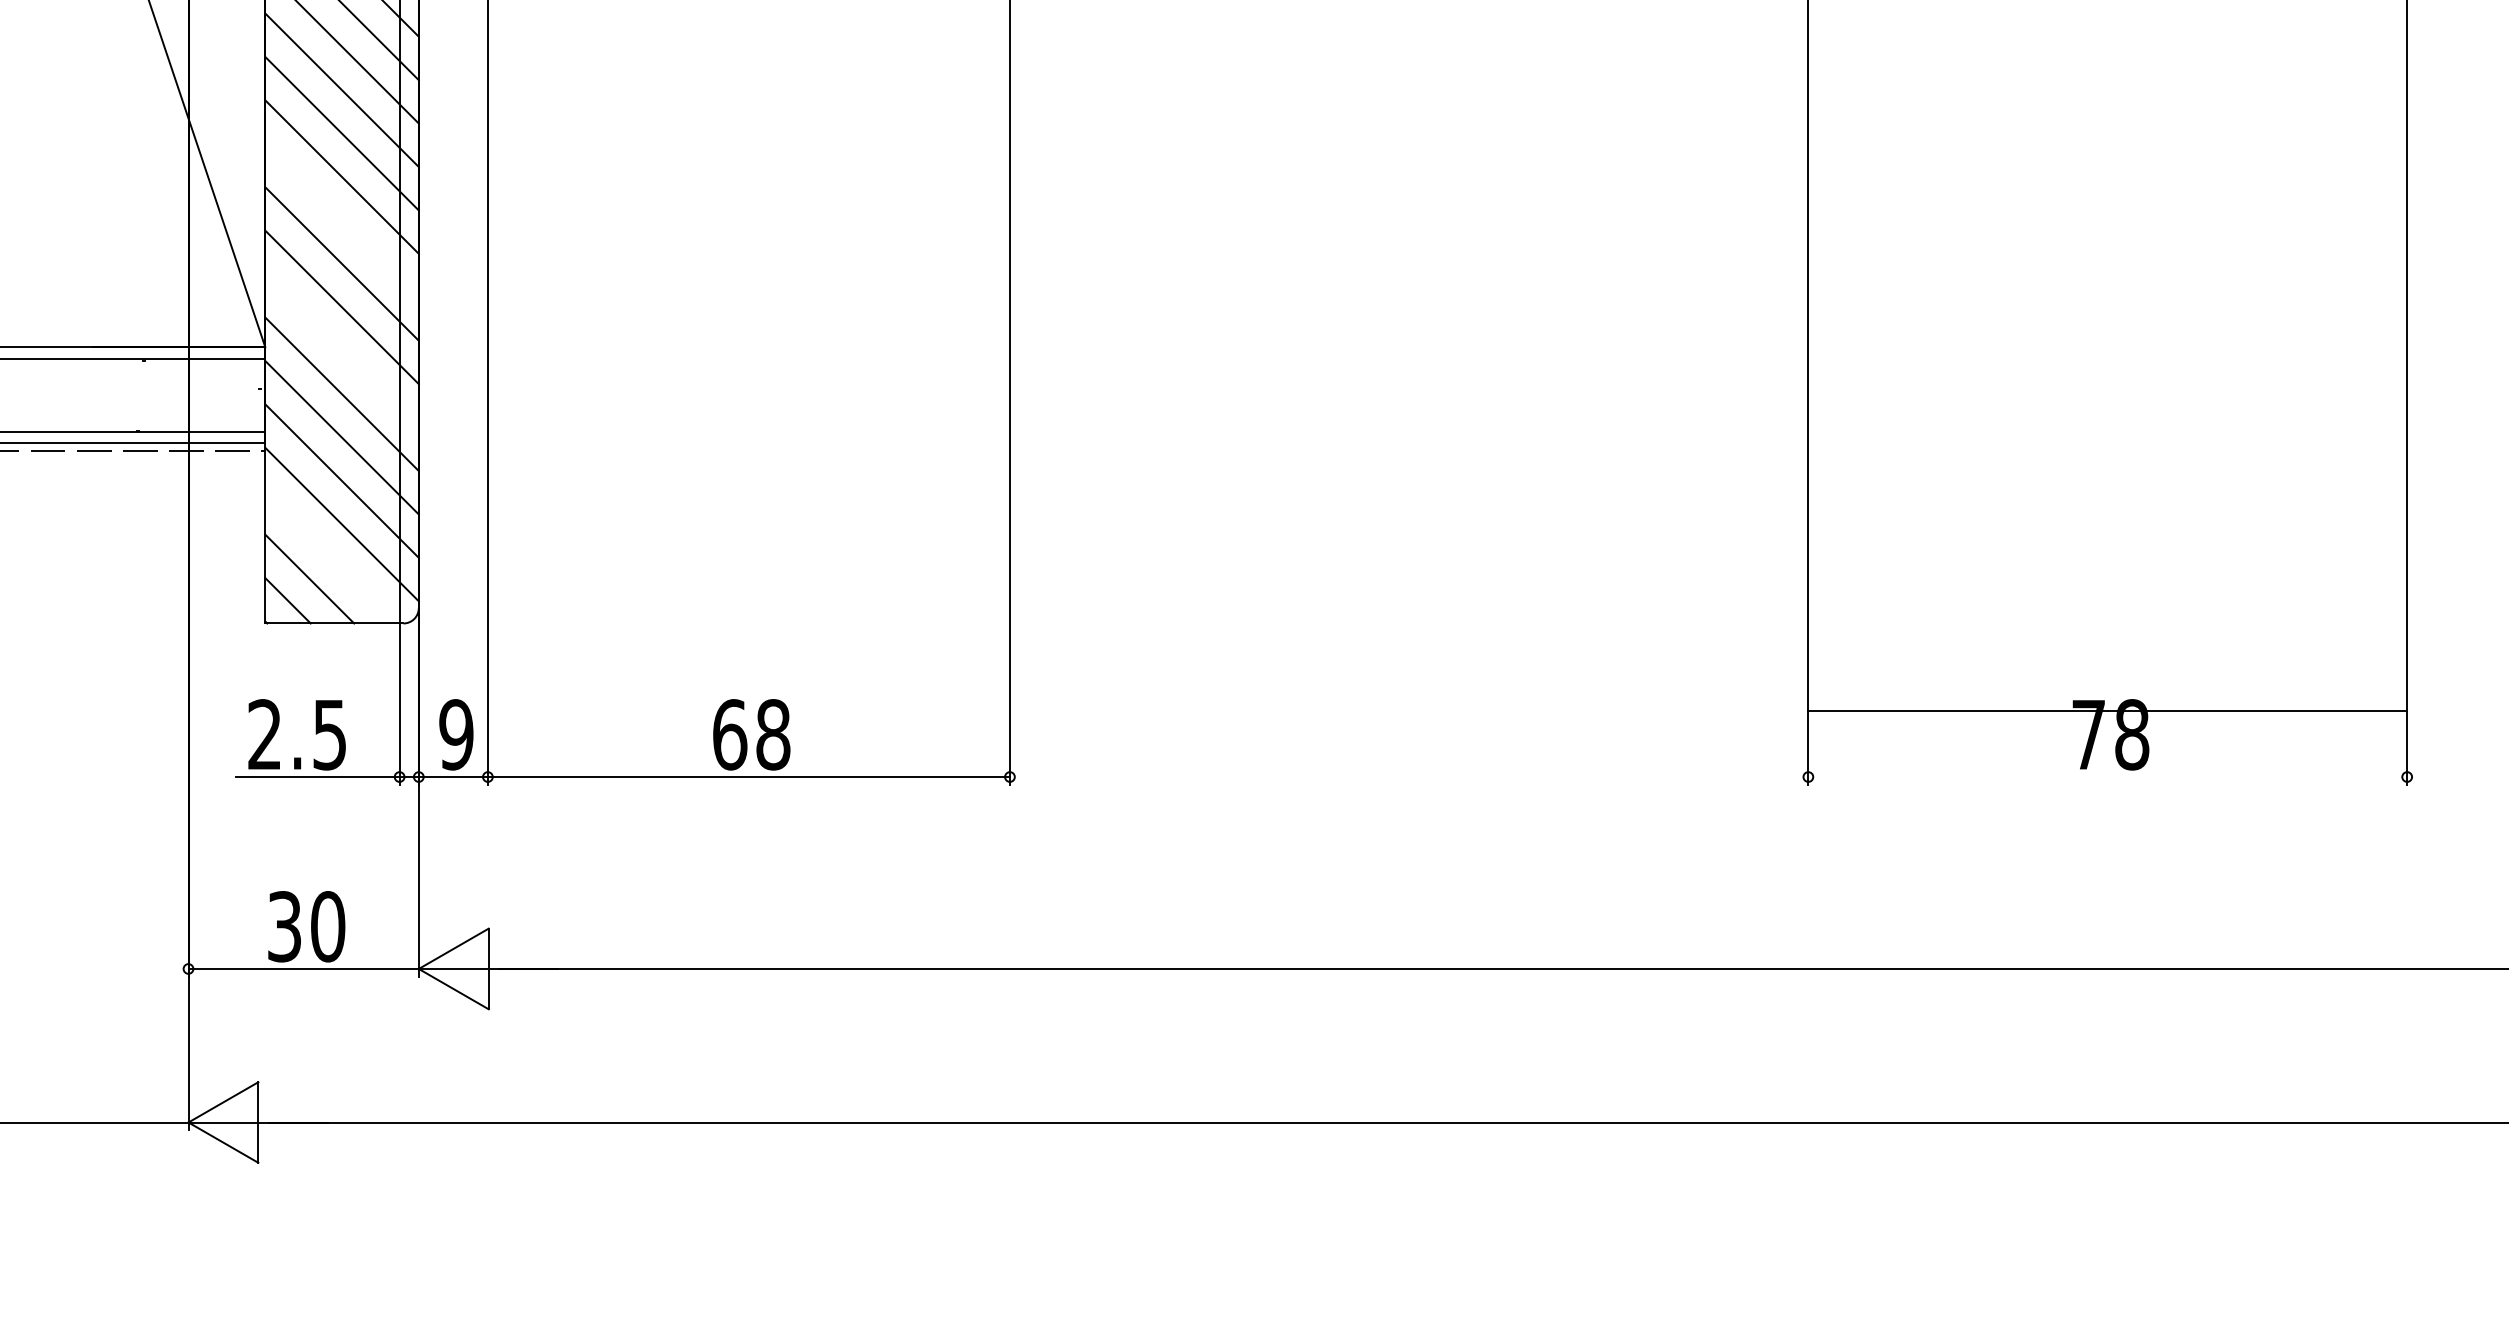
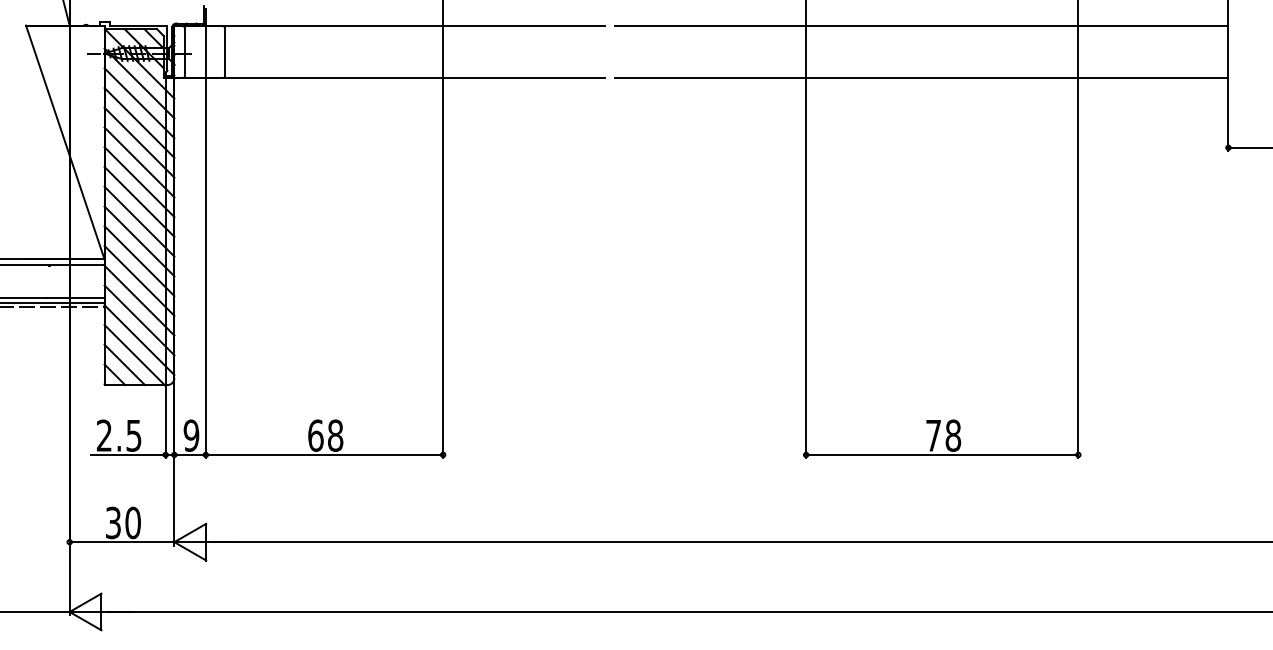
line: (342, 219) -> (139, 201), added
line: (342, 351) -> (139, 261), added
line: (331, 556) -> (134, 354), added
line: (2108, 710) -> (942, 454), moved

